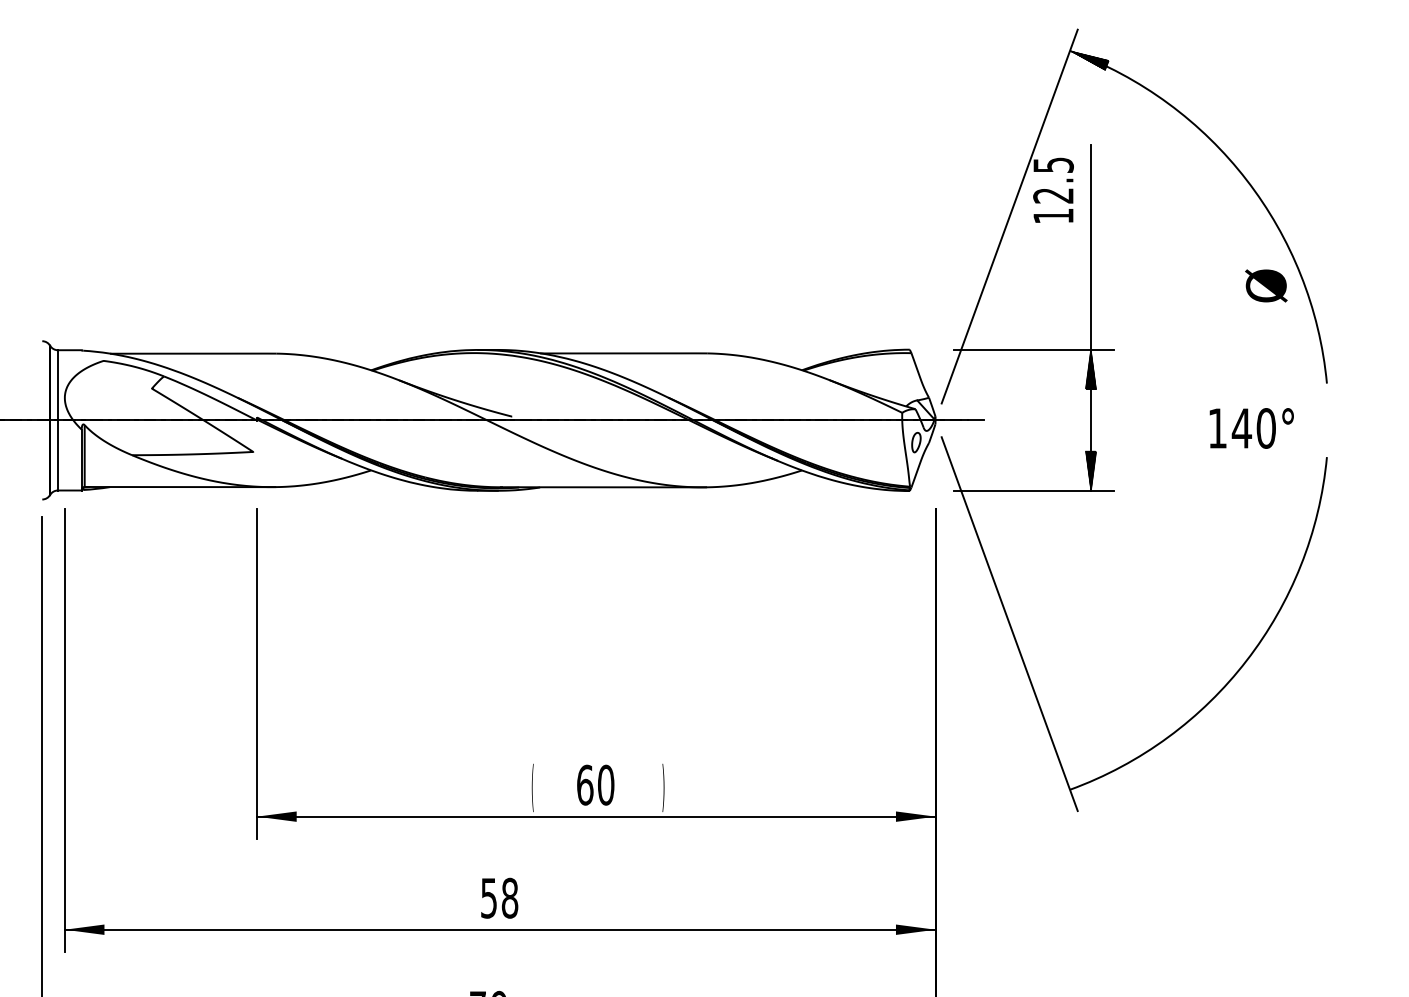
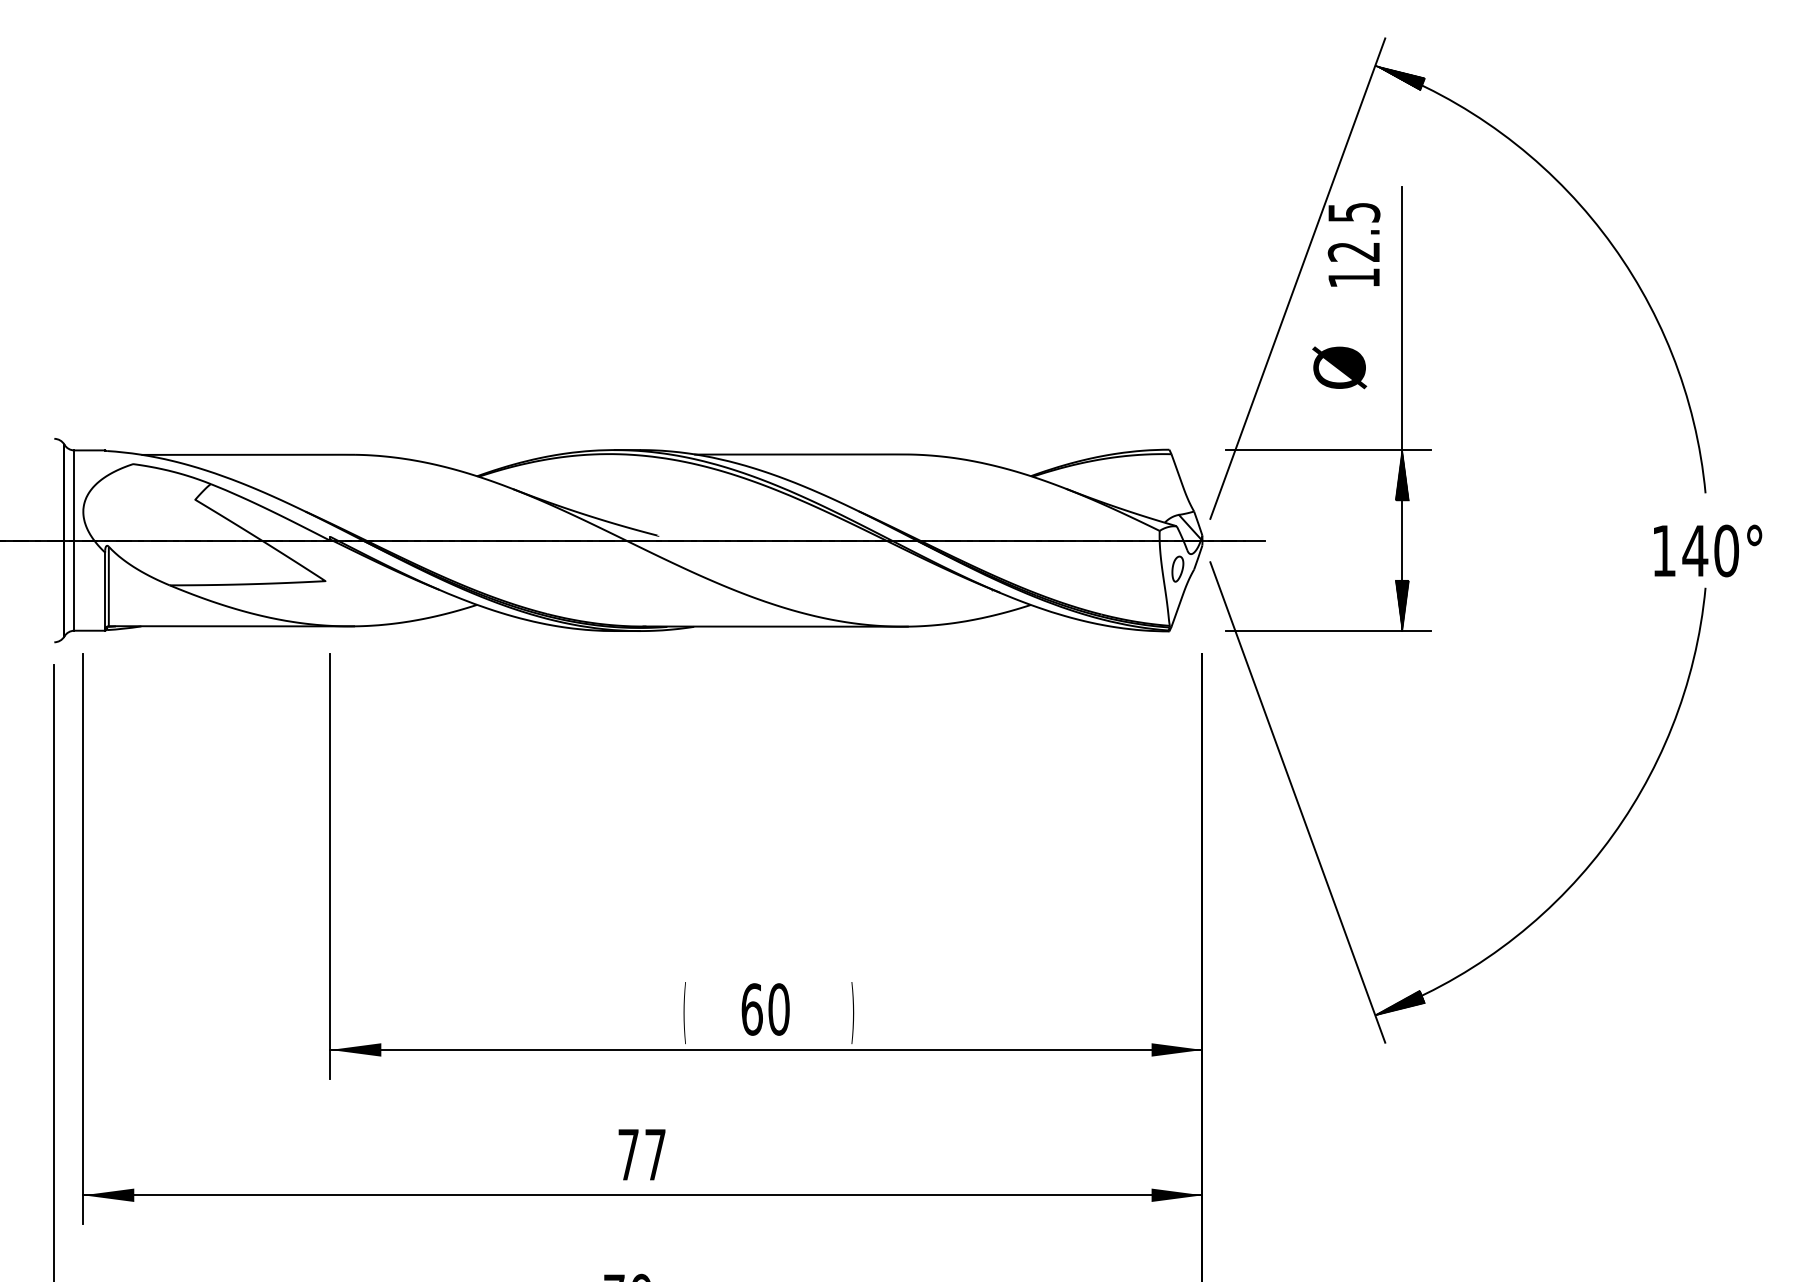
text: (1266, 285) -> (1339, 367), moved
text: (1252, 428) -> (1708, 550), moved
hatch: (1089, 779) -> (1400, 1002), added
text: (499, 898) -> (642, 1154), 58 -> 77

